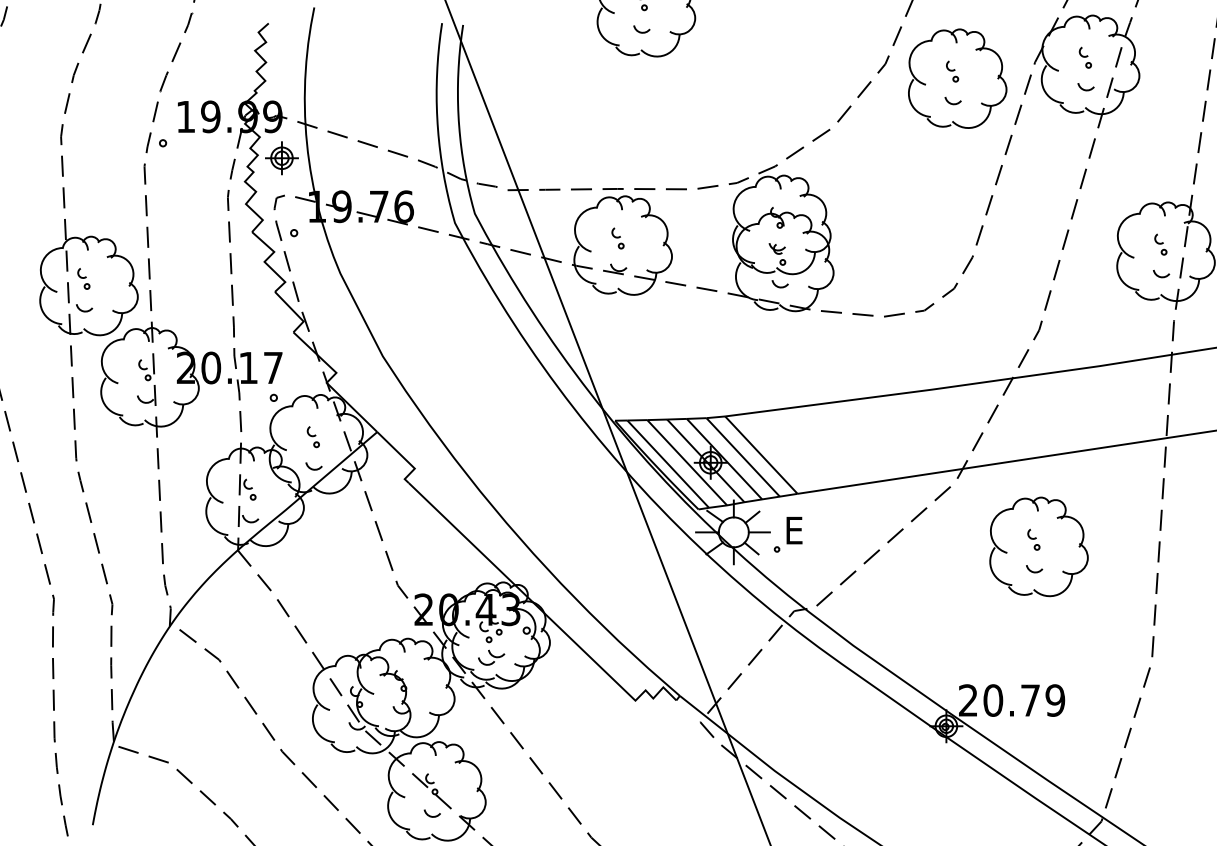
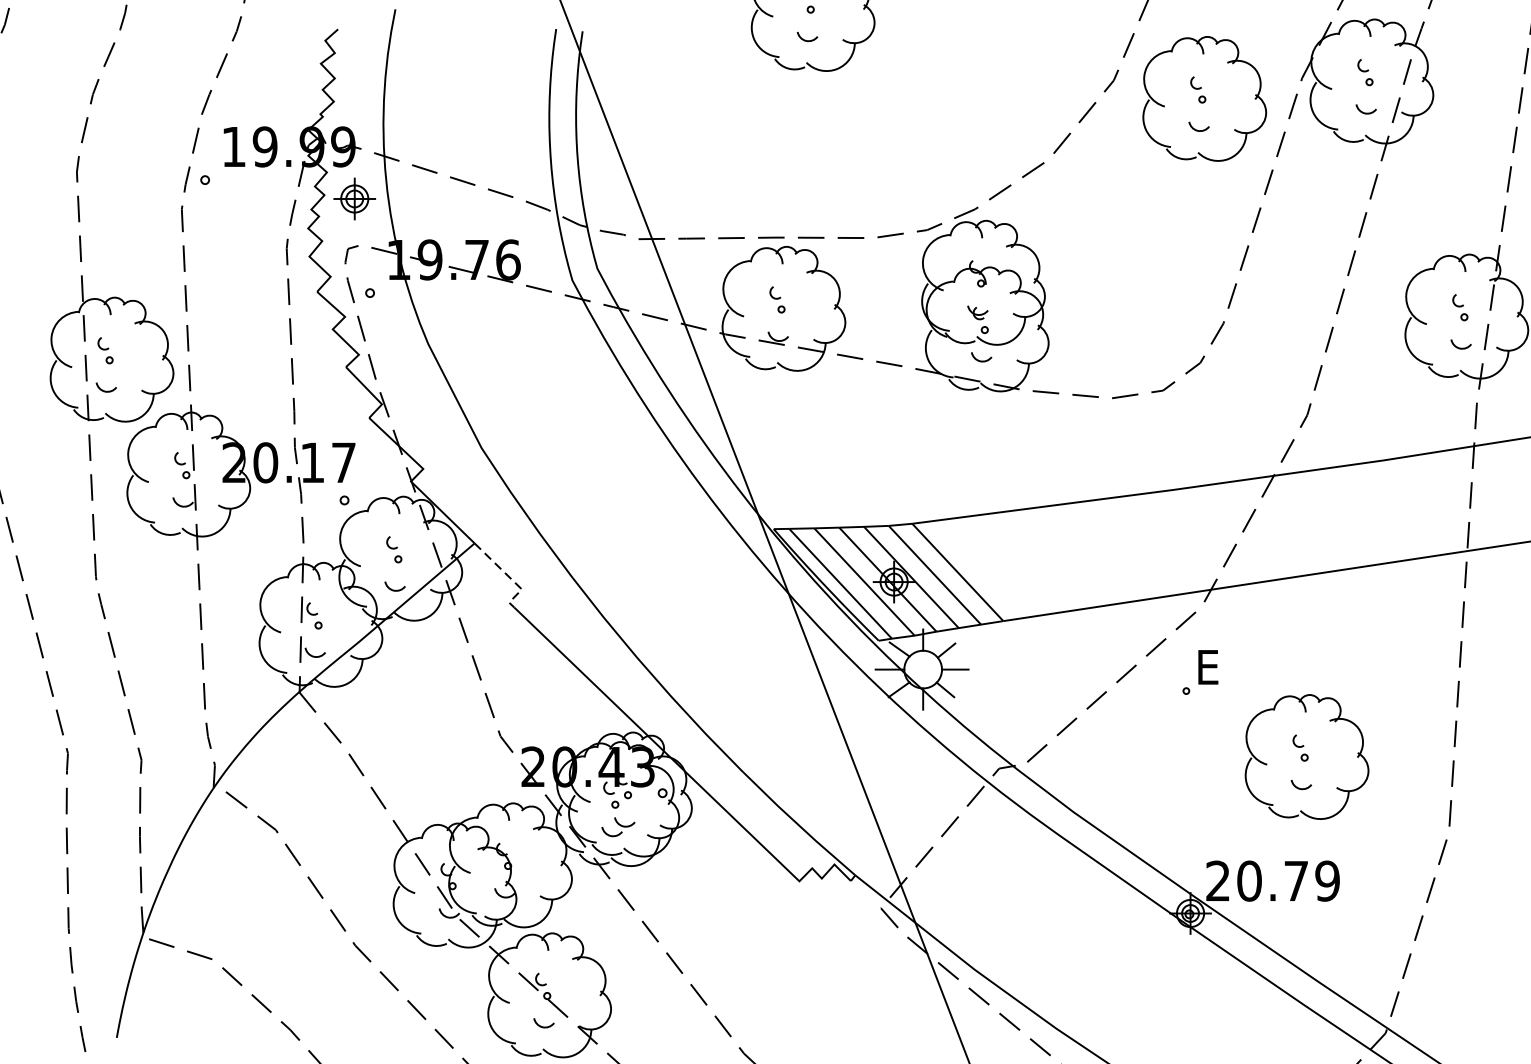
line: (404, 458) -> (508, 576), solid -> dashed
part: (787, 534) -> (1199, 672), moved
part: (1038, 546) -> (1306, 756), moved

